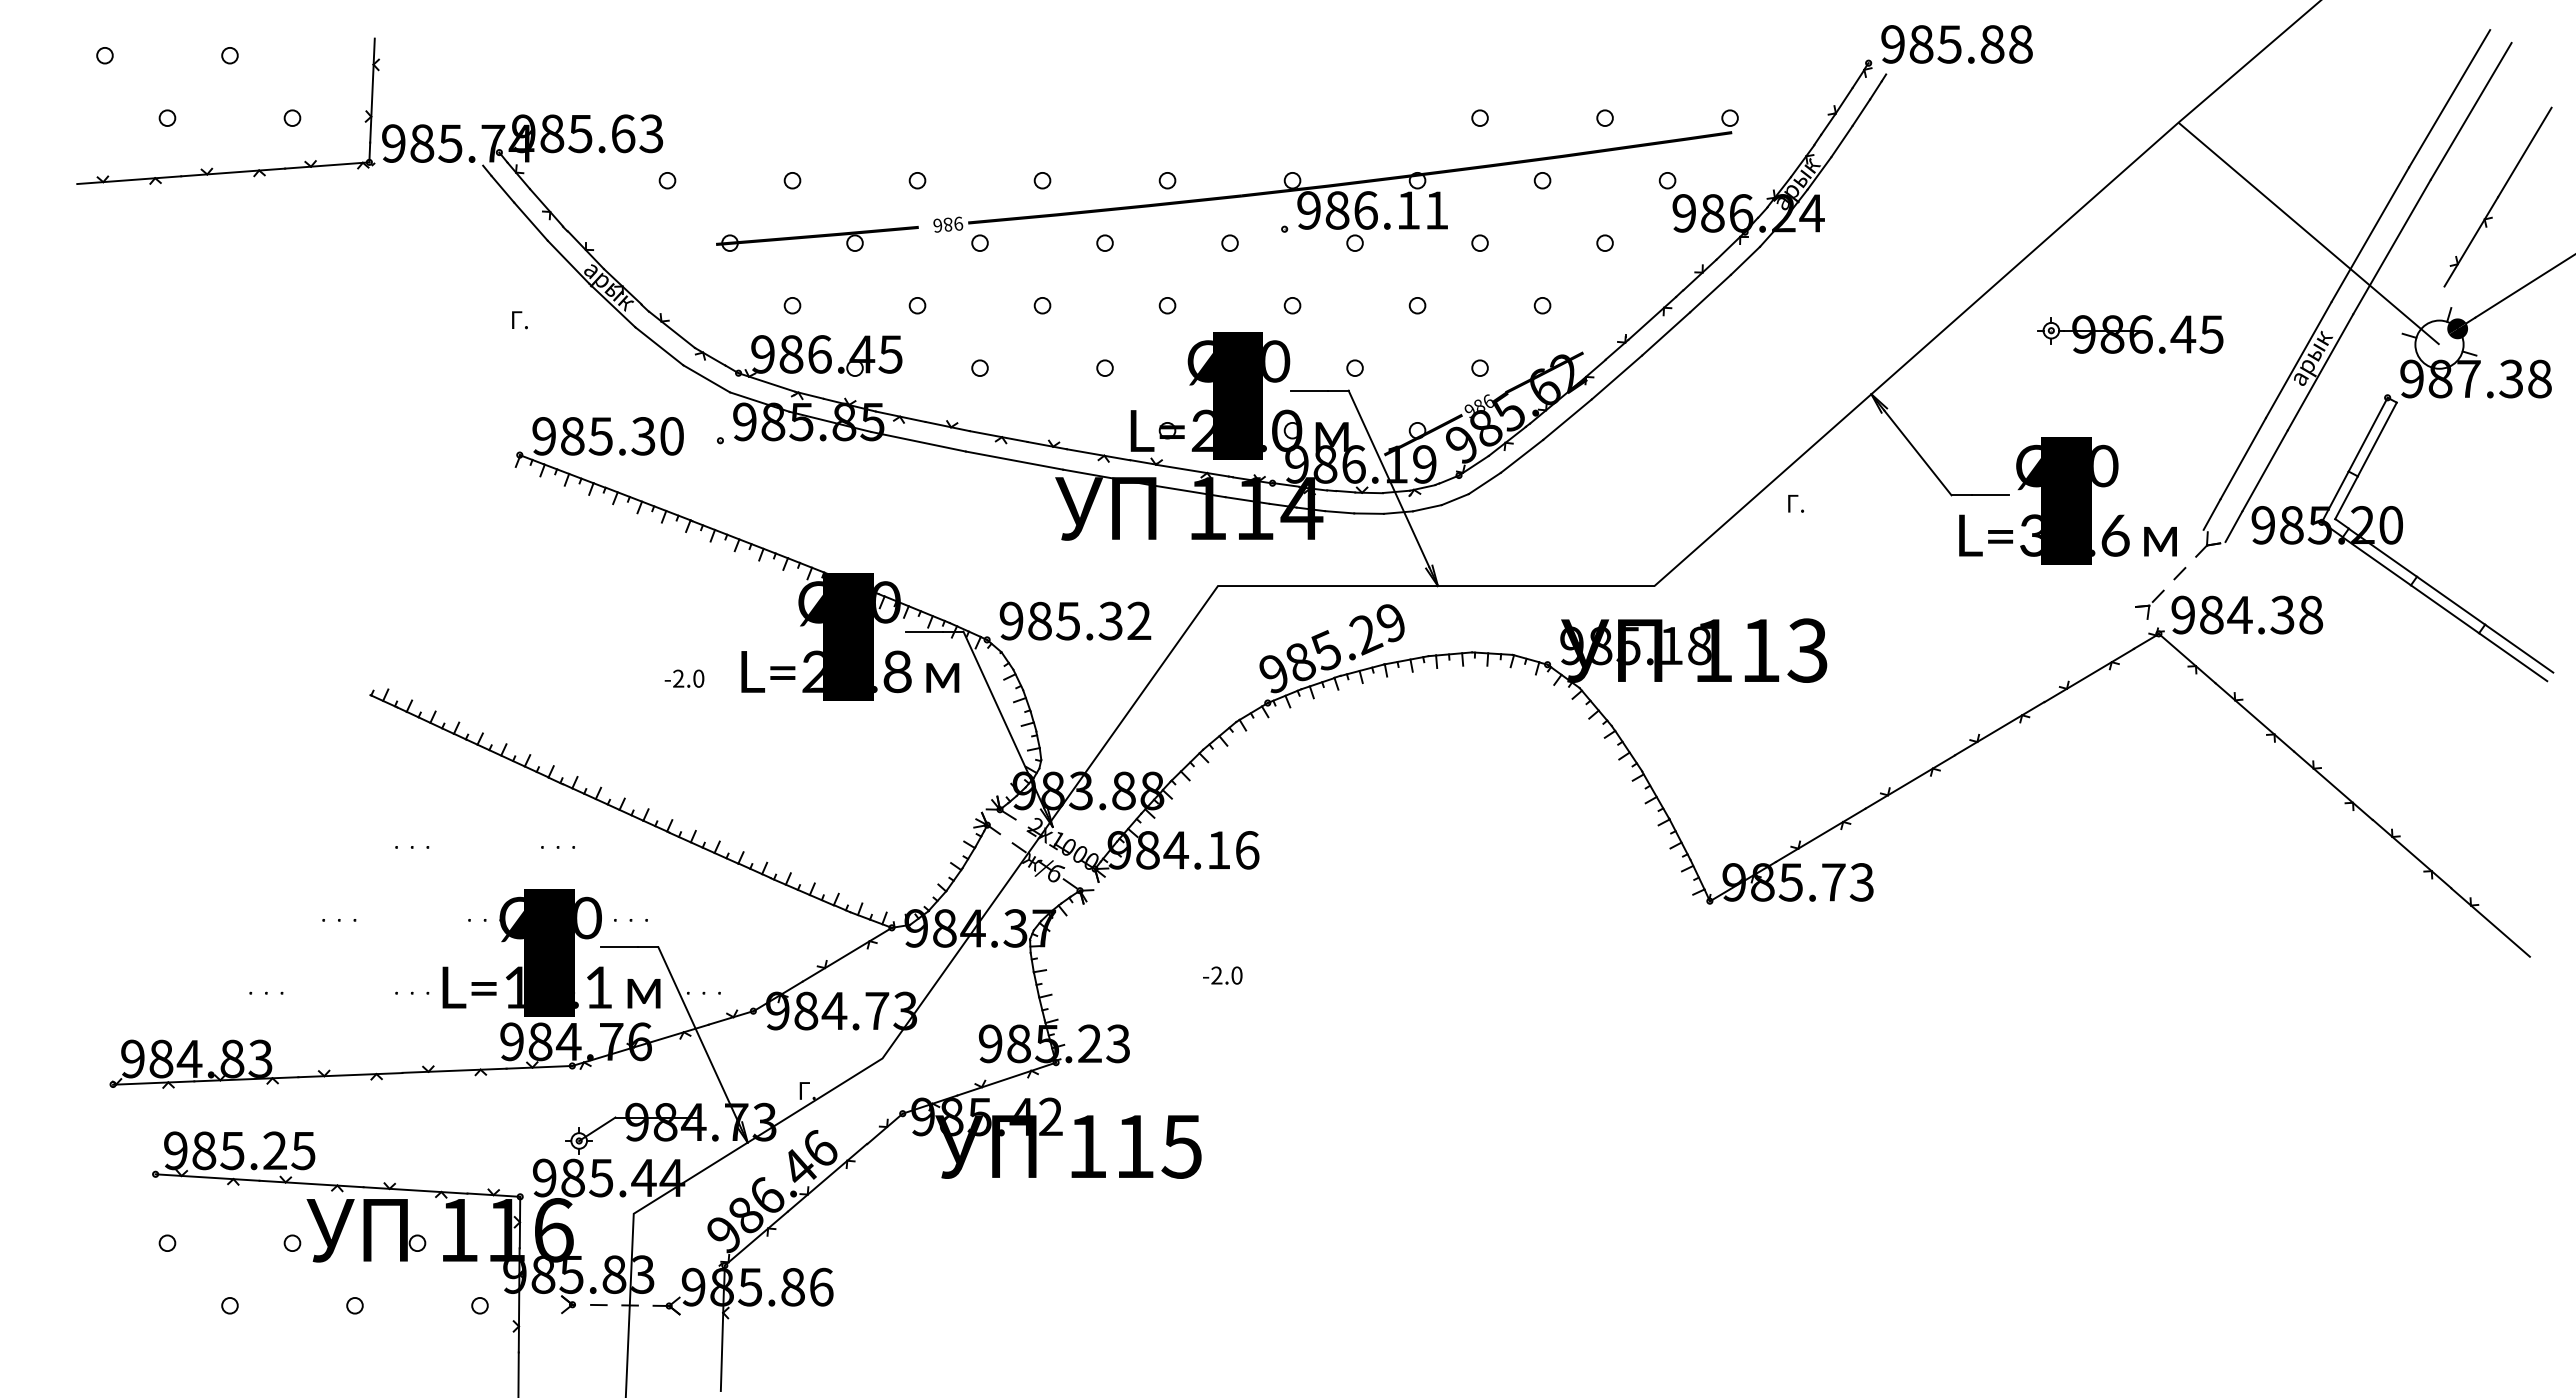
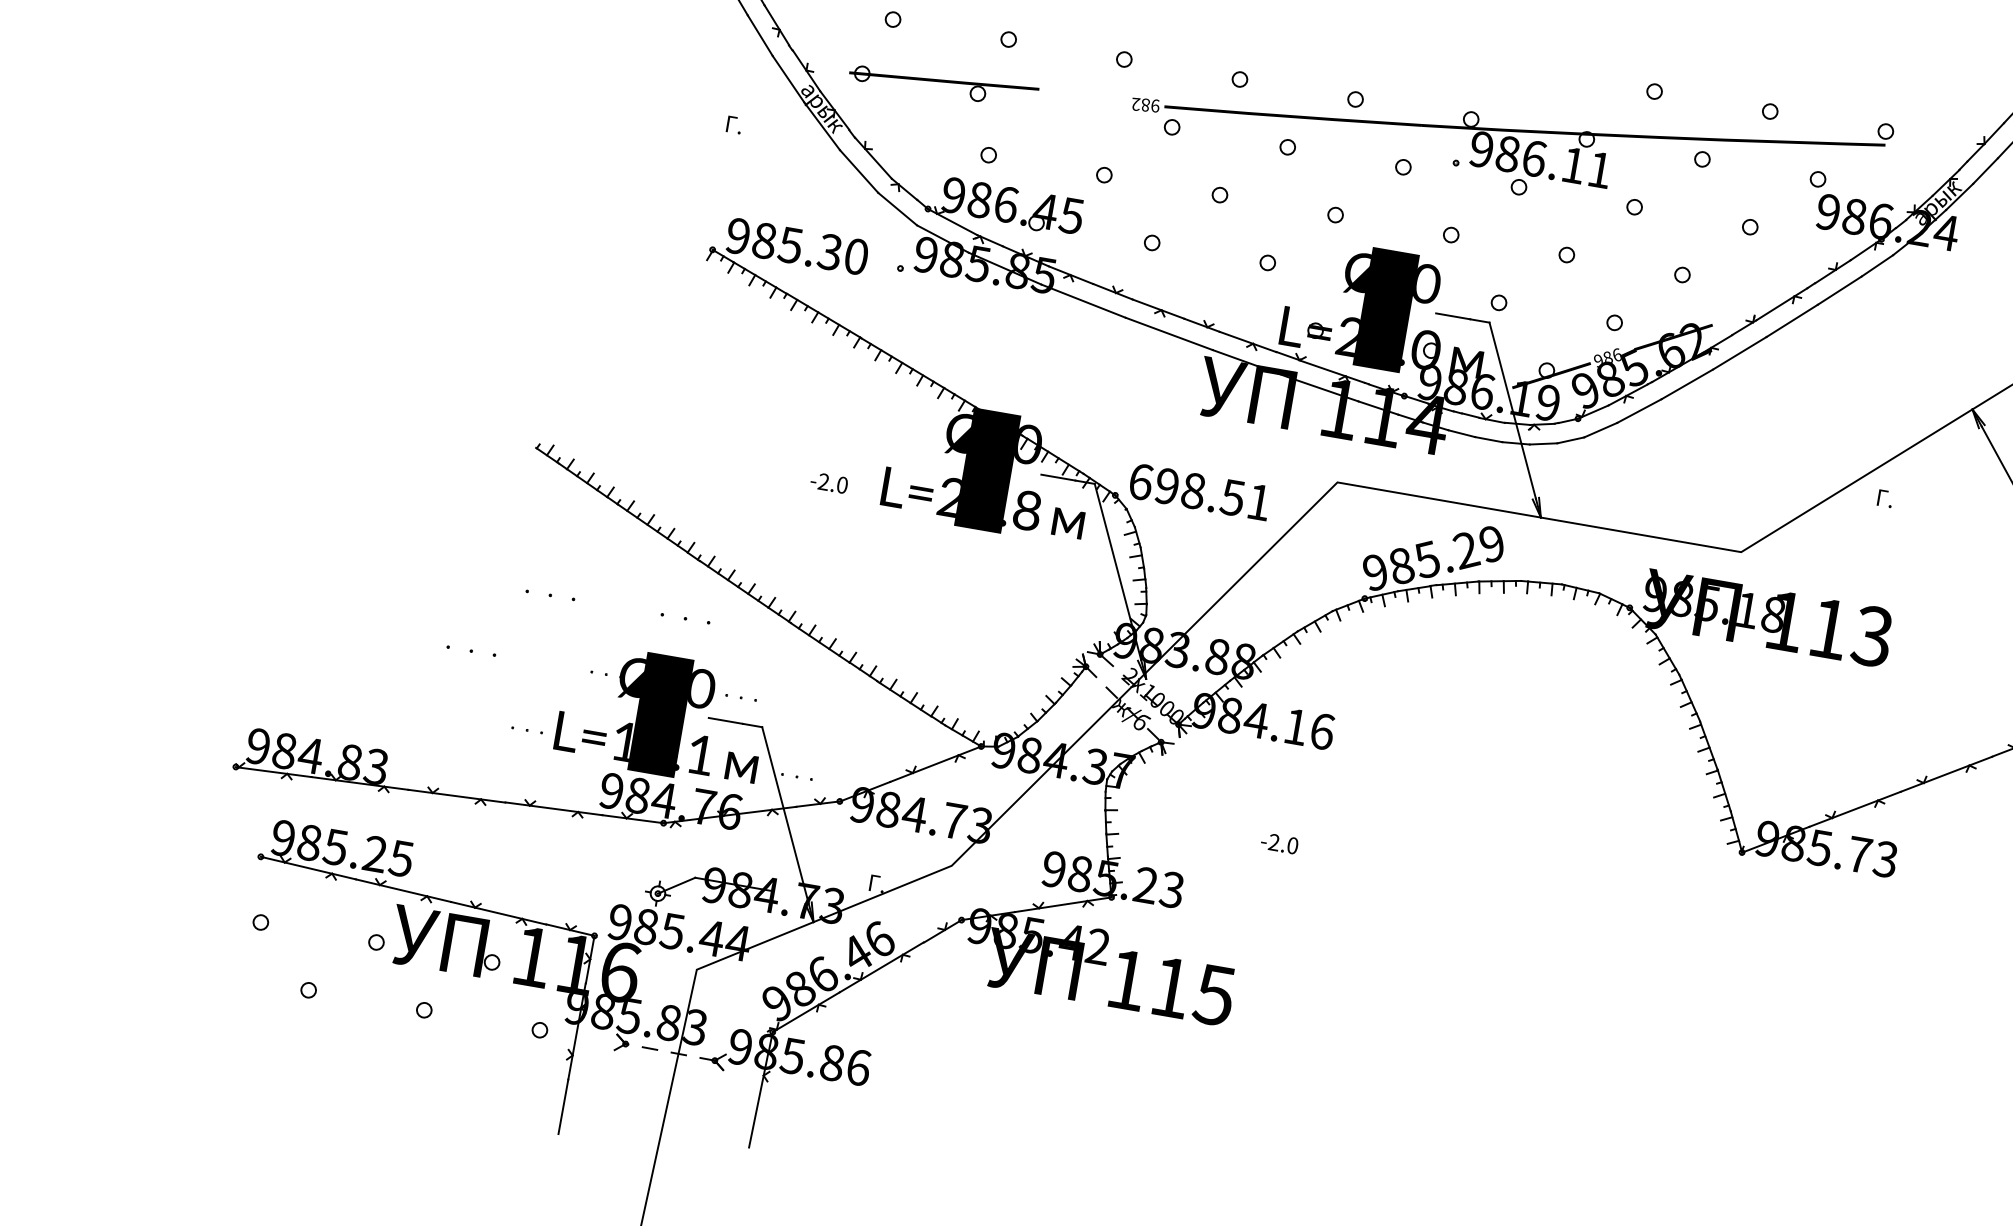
text: (937, 225) -> (1135, 104), 986 -> 982
part: (817, 238) -> (943, 83), moved
text: (1075, 620) -> (1200, 491), 985.32 -> 698.51
part: (412, 847) -> (550, 595), size x1.6
part: (557, 847) -> (684, 618), size x1.6
part: (339, 920) -> (471, 651), size x1.6
part: (266, 992) -> (392, 706), removed

